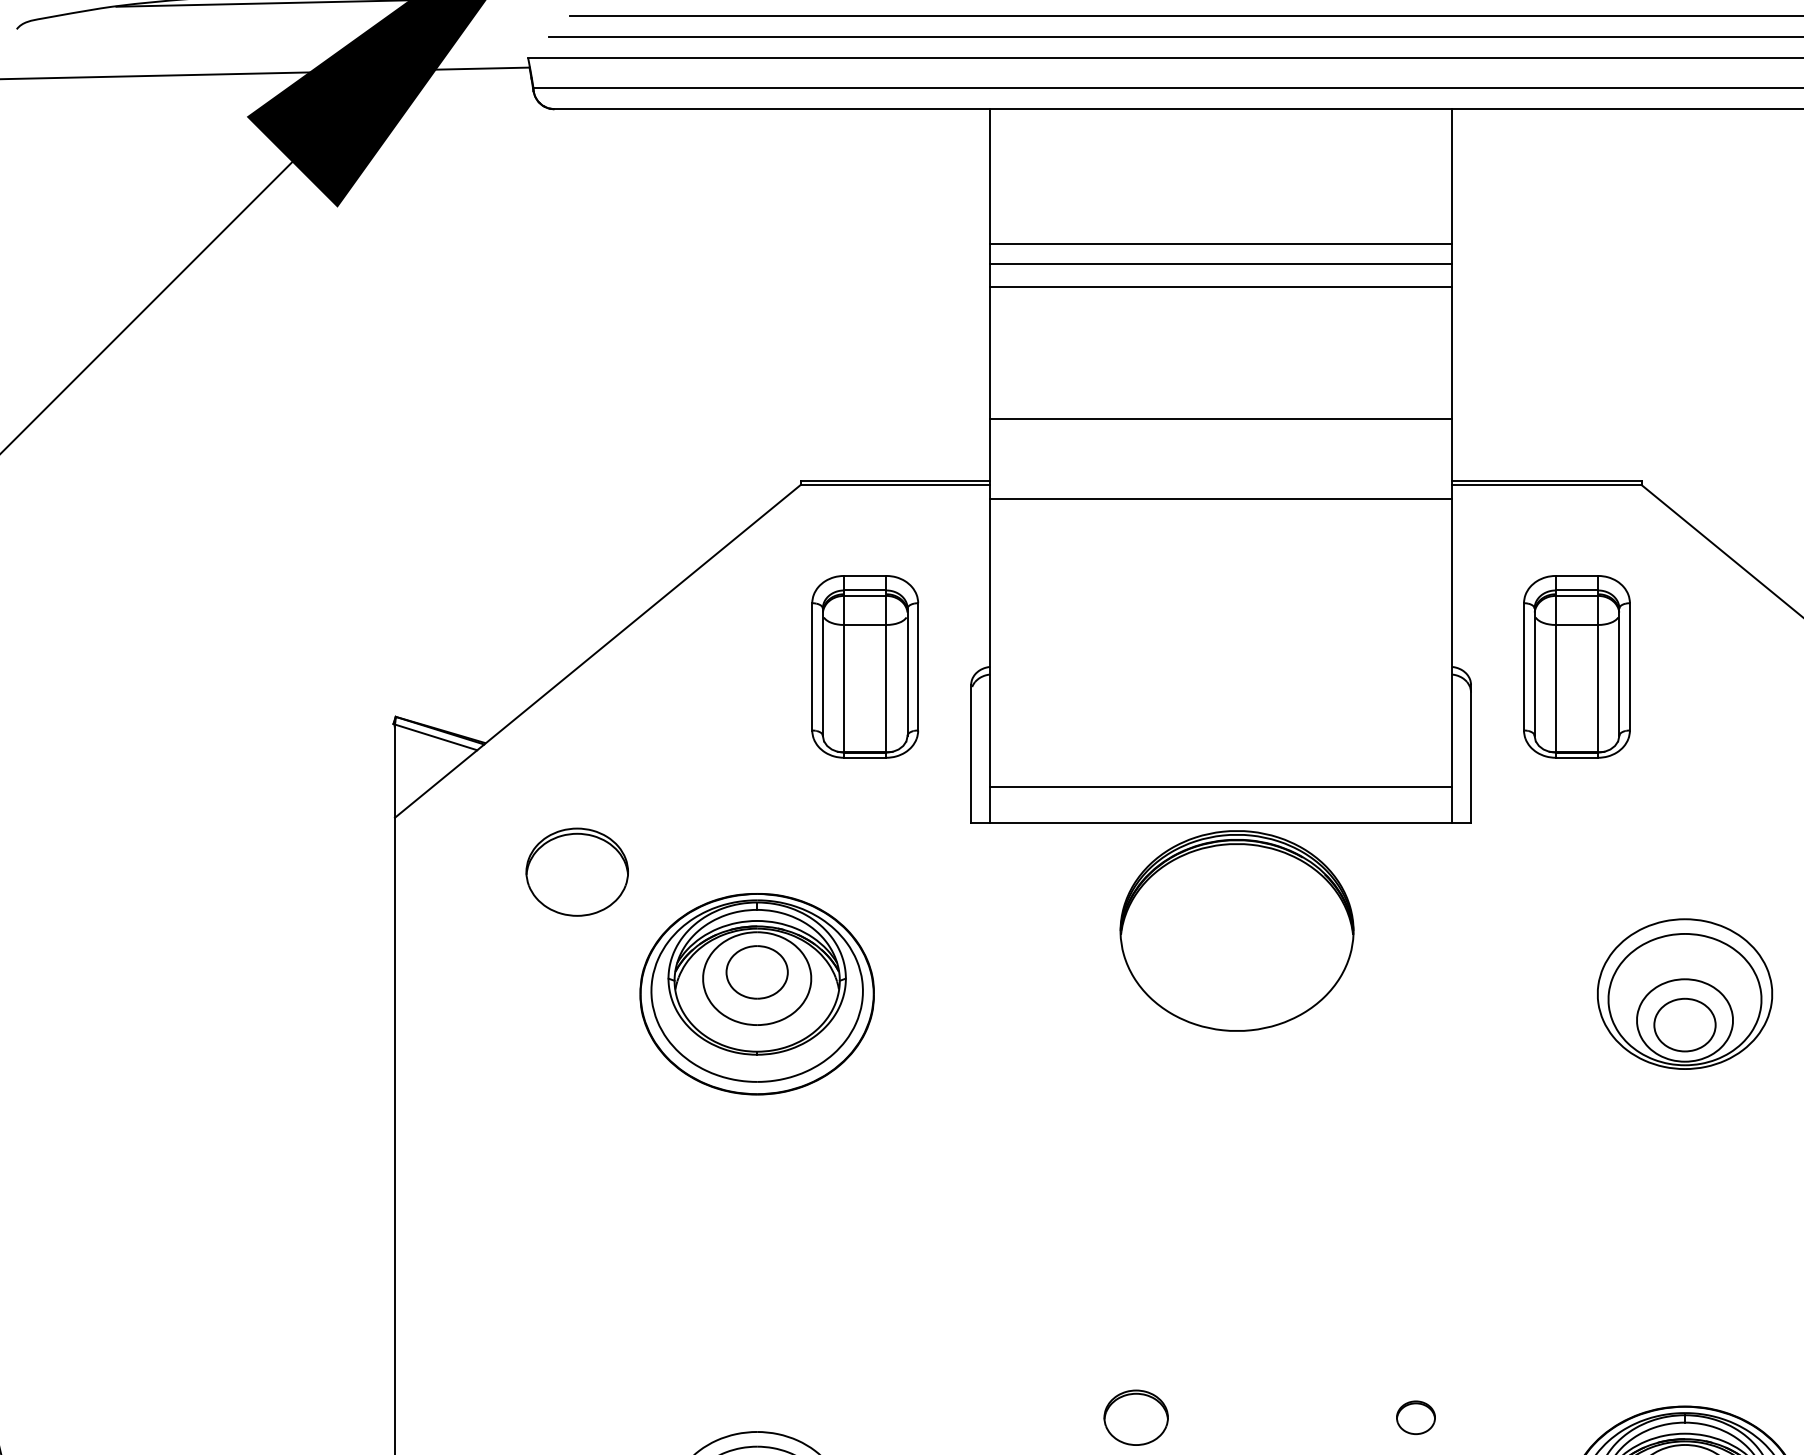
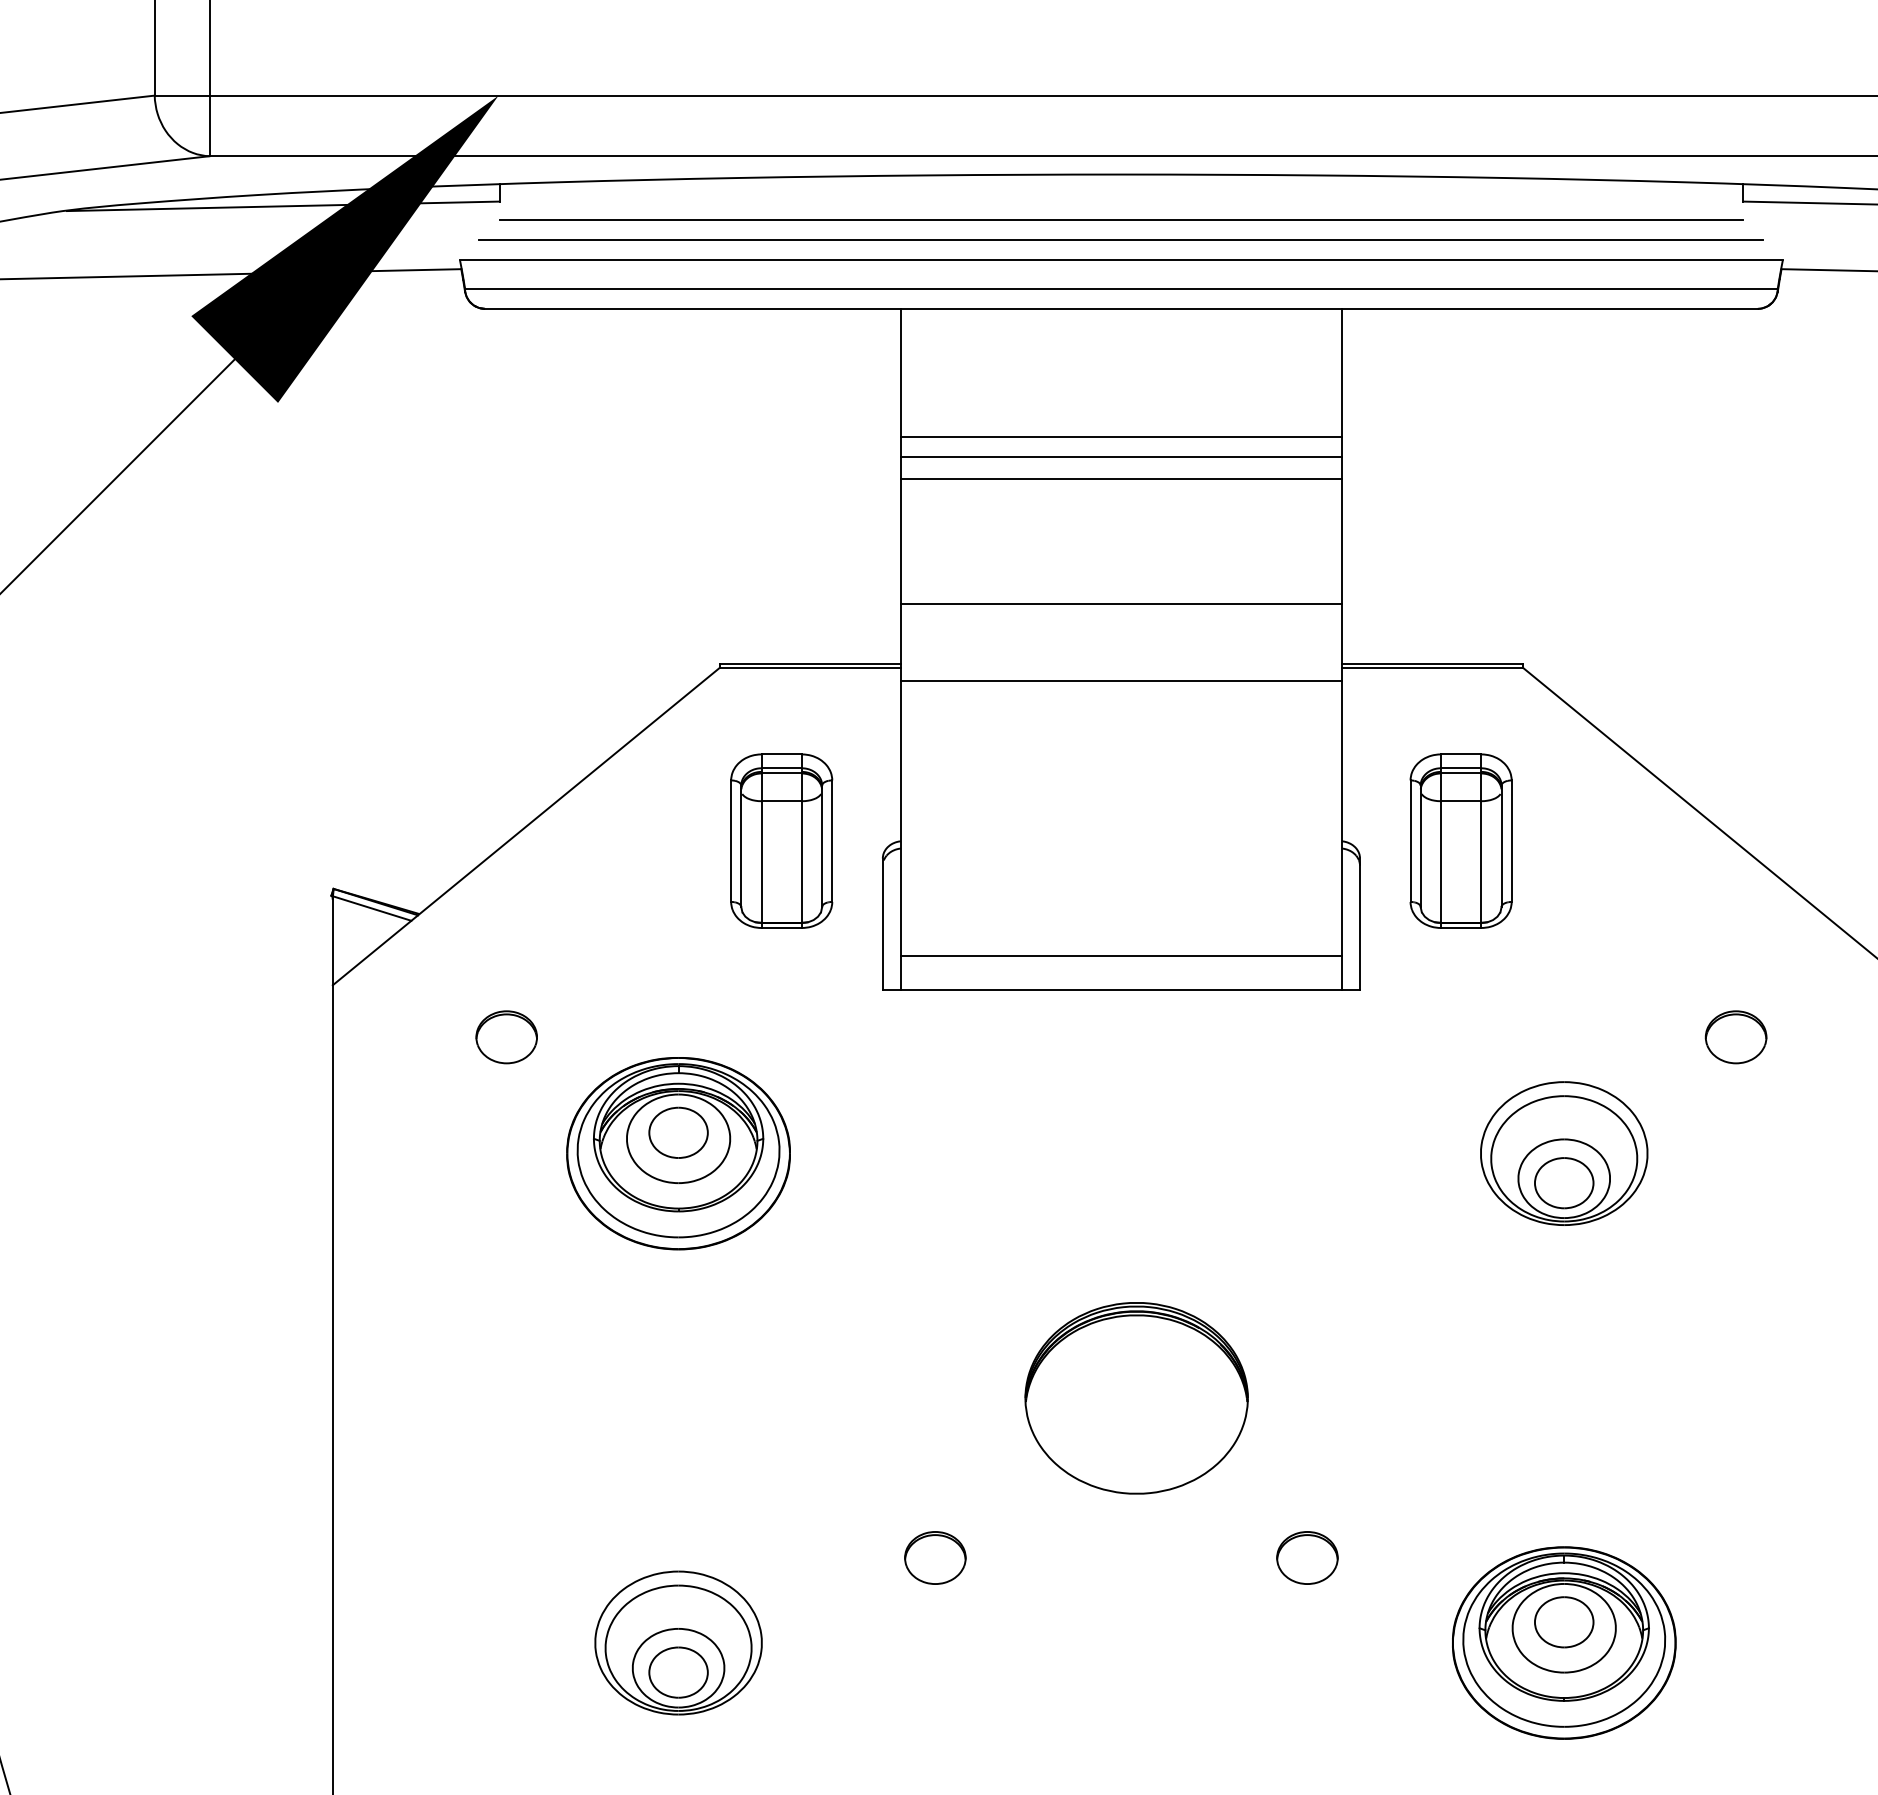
part: (576, 872) -> (506, 1037), size x0.62
part: (1236, 931) -> (1136, 1398), moved
part: (1136, 1417) -> (935, 1557), moved
part: (1416, 1417) -> (1307, 1557), size x1.67

